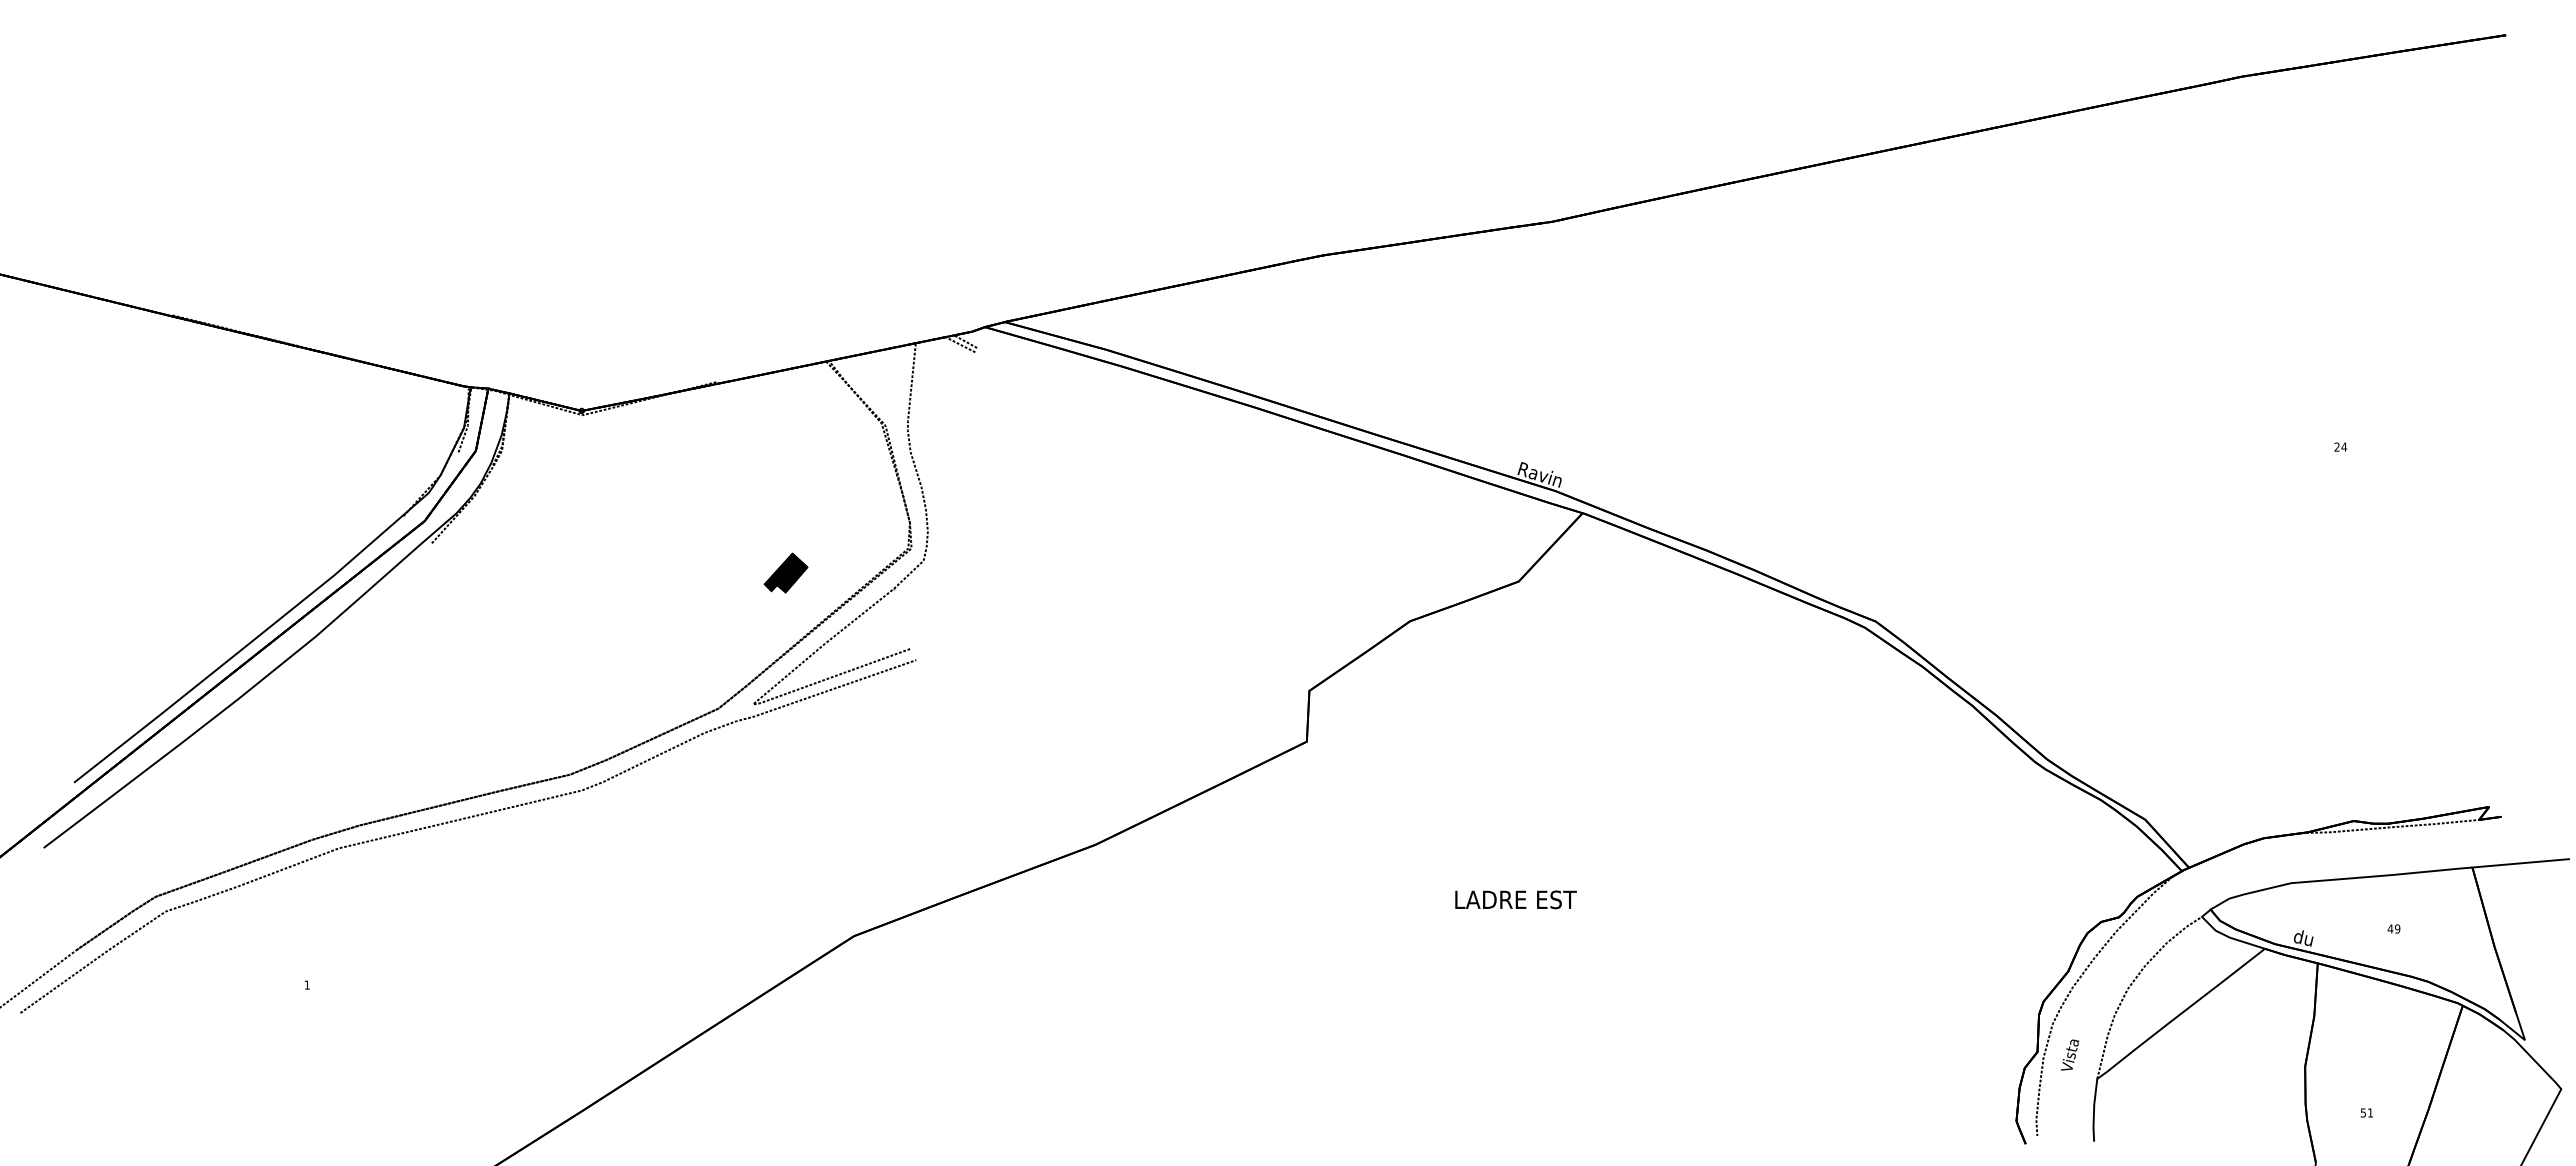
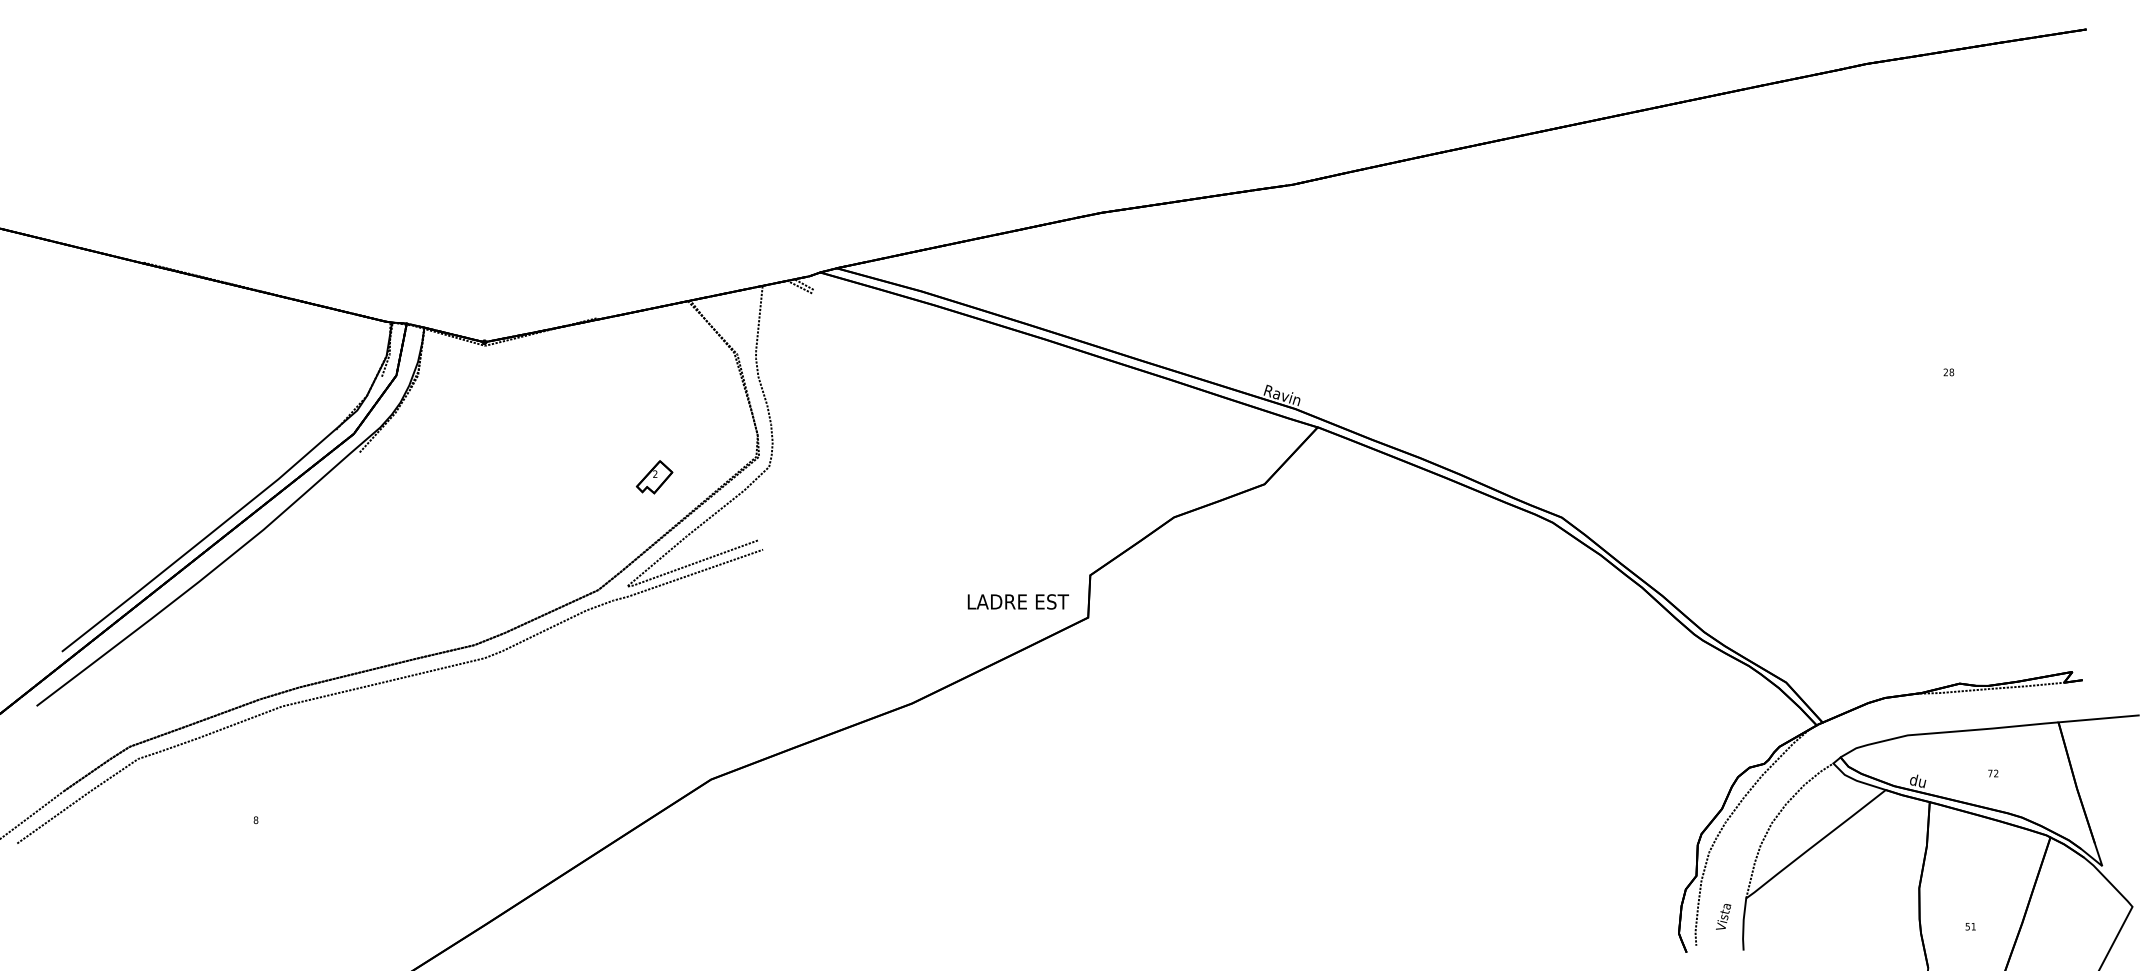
text: (2343, 446) -> (1951, 371), 24 -> 28
fill: (785, 572) -> (654, 476), removed
text: (1515, 899) -> (1017, 601), moved
text: (2393, 928) -> (1992, 773), 49 -> 72
text: (306, 984) -> (255, 819), 1 -> 8
text: (2069, 1054) -> (1723, 916), moved

